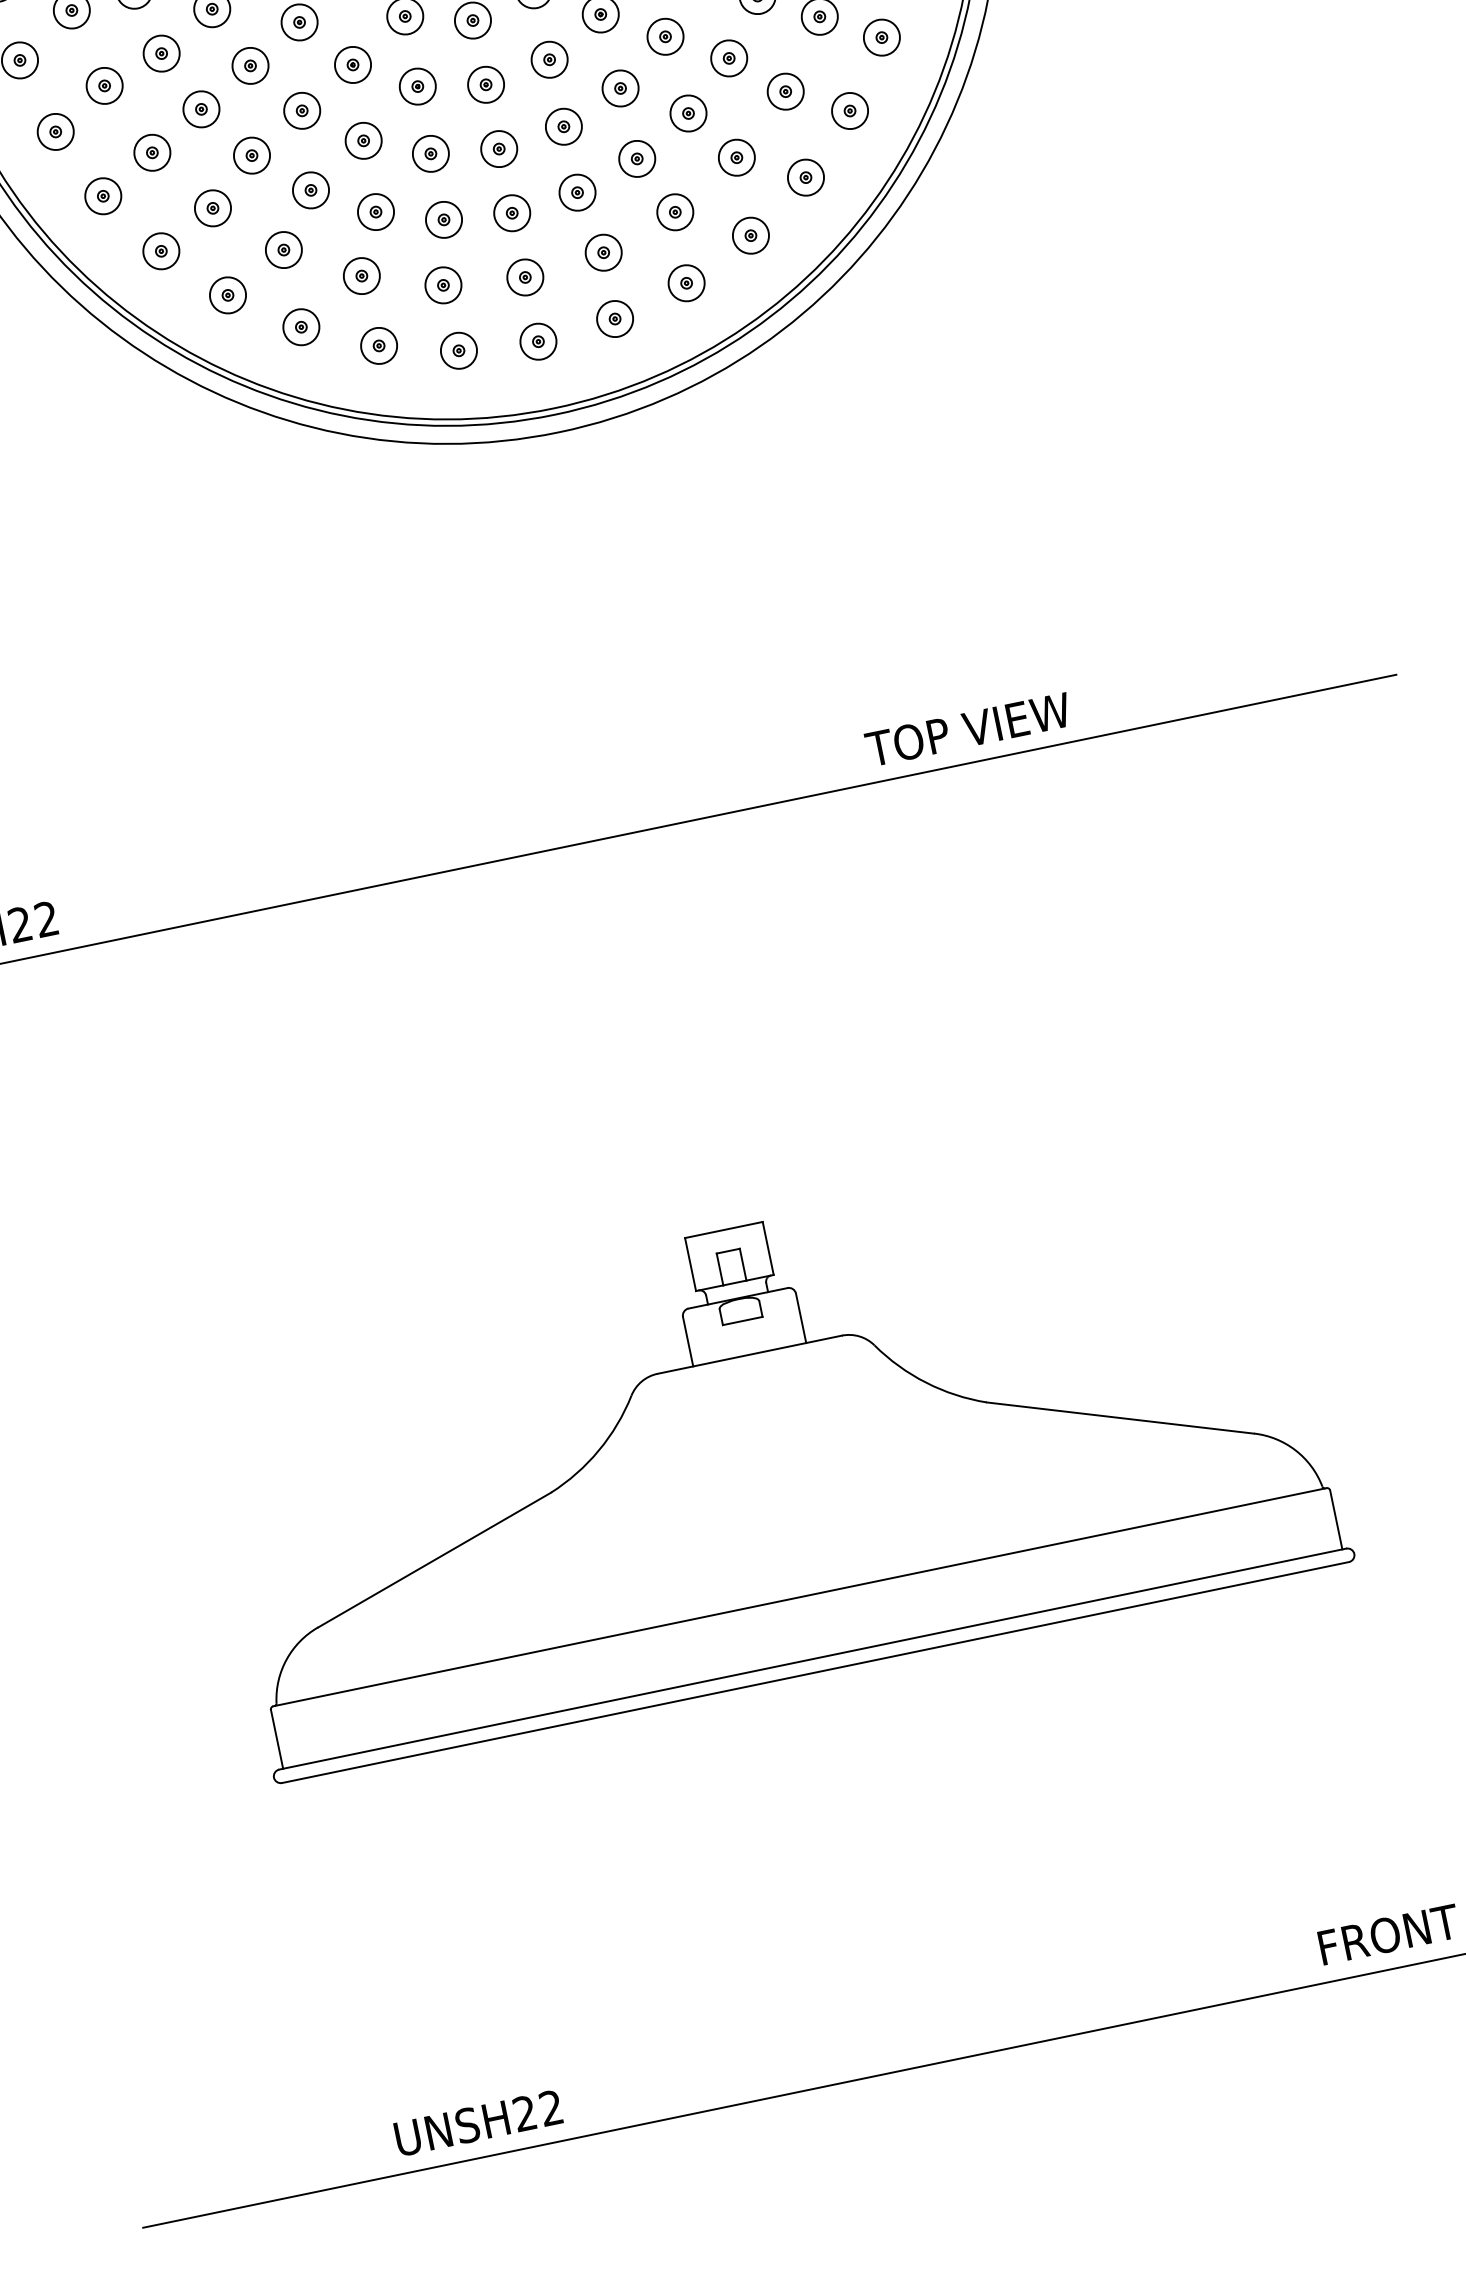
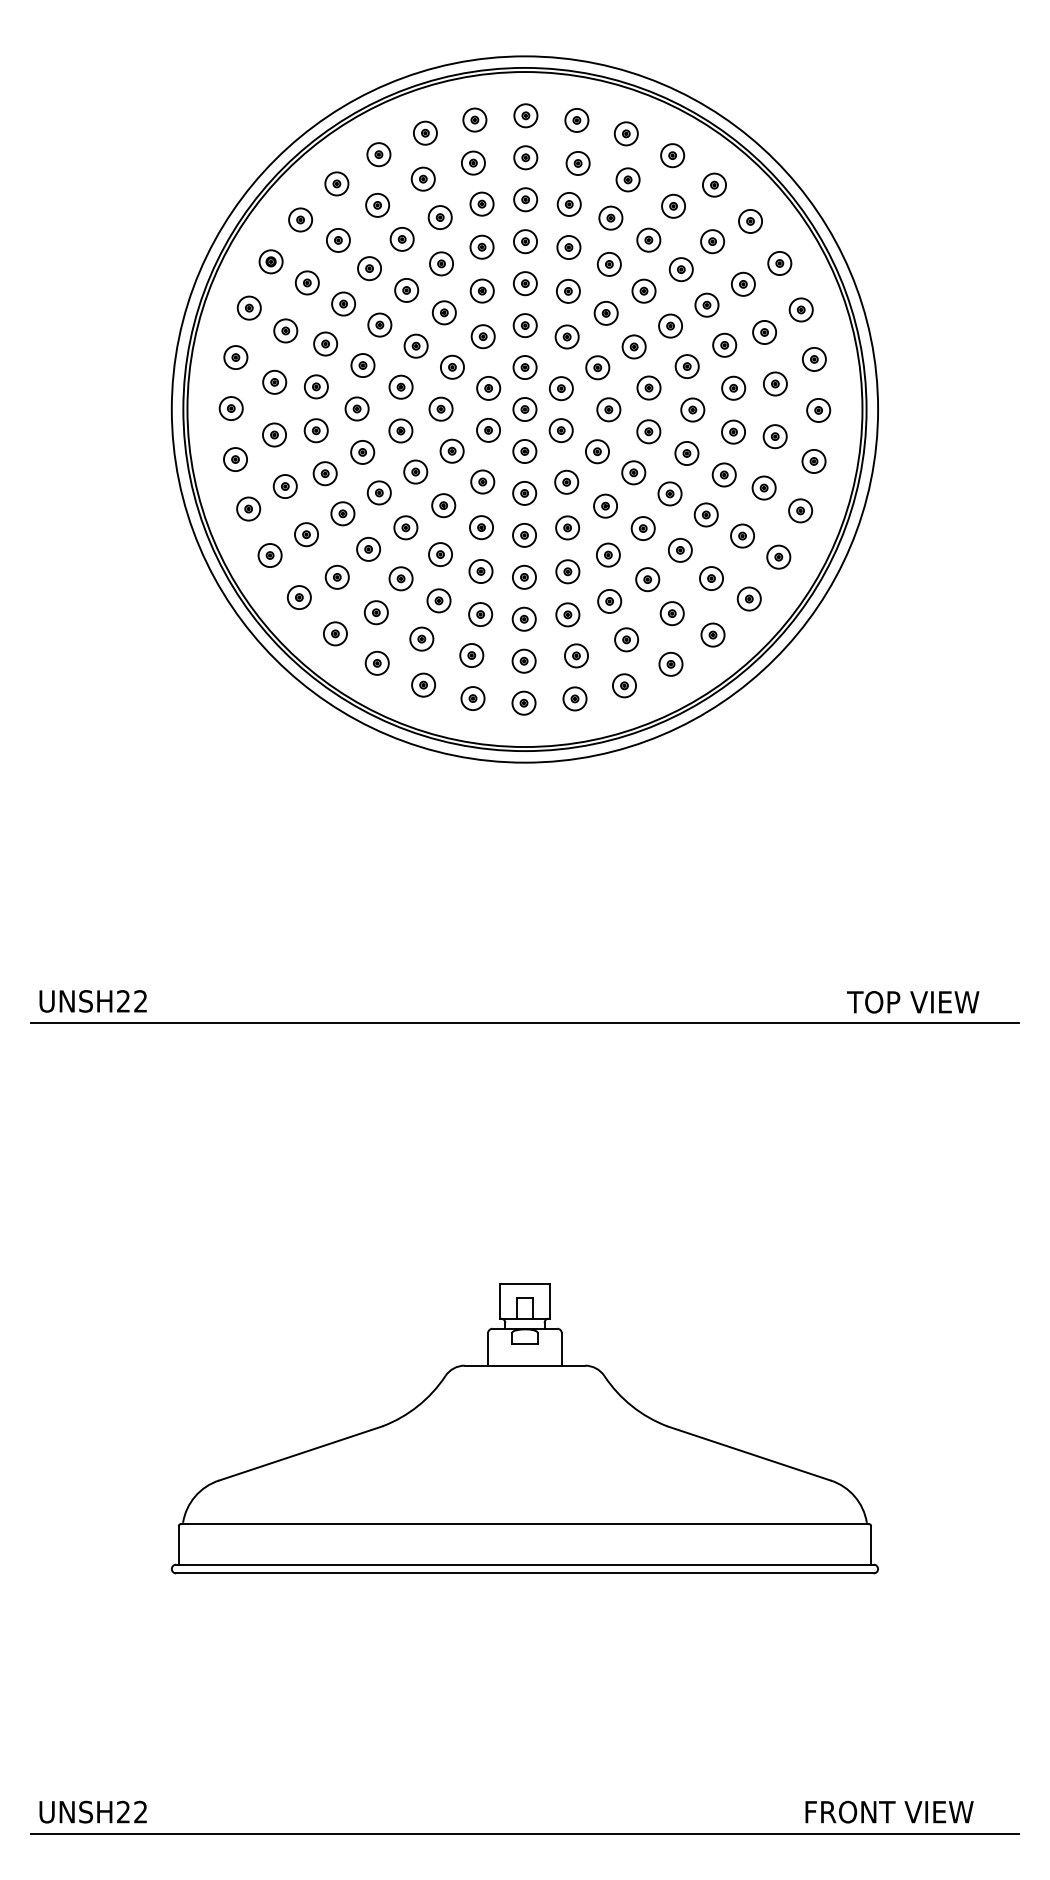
text: (968, 729) -> (913, 1002), moved
text: (477, 2122) -> (92, 1811), moved

